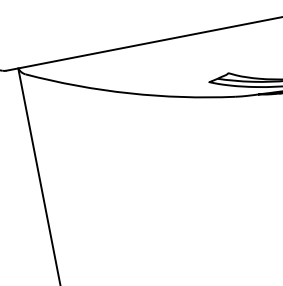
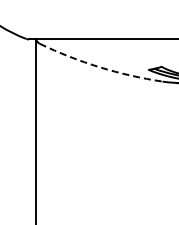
arc: (129, 93) -> (99, 67), solid -> dashed

